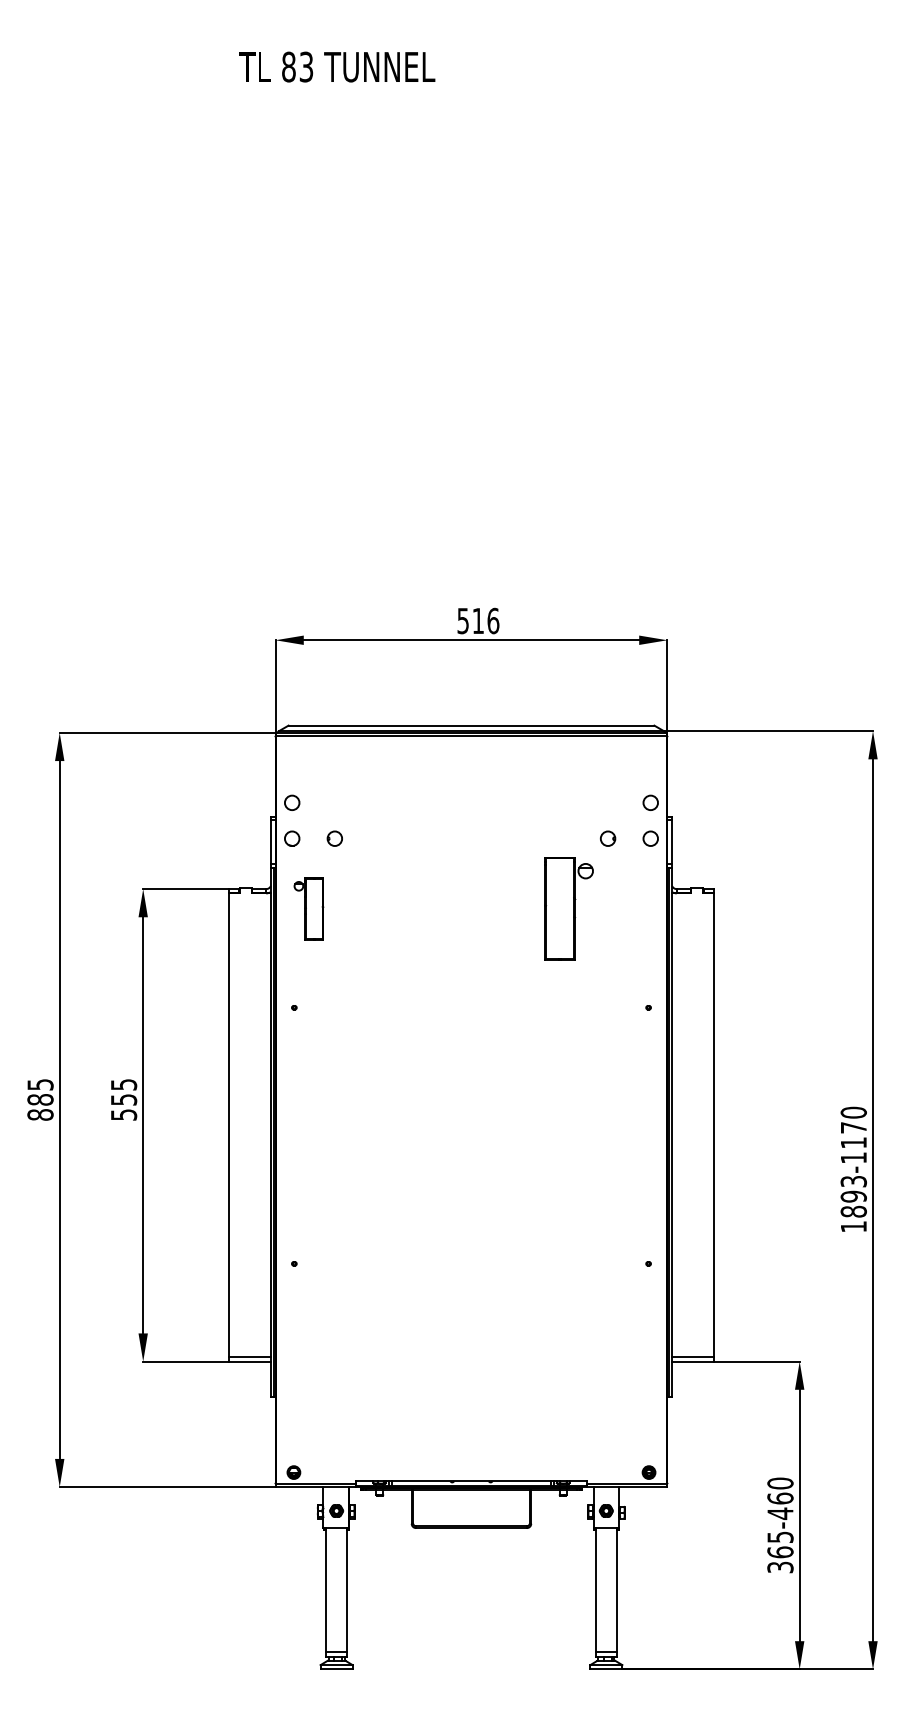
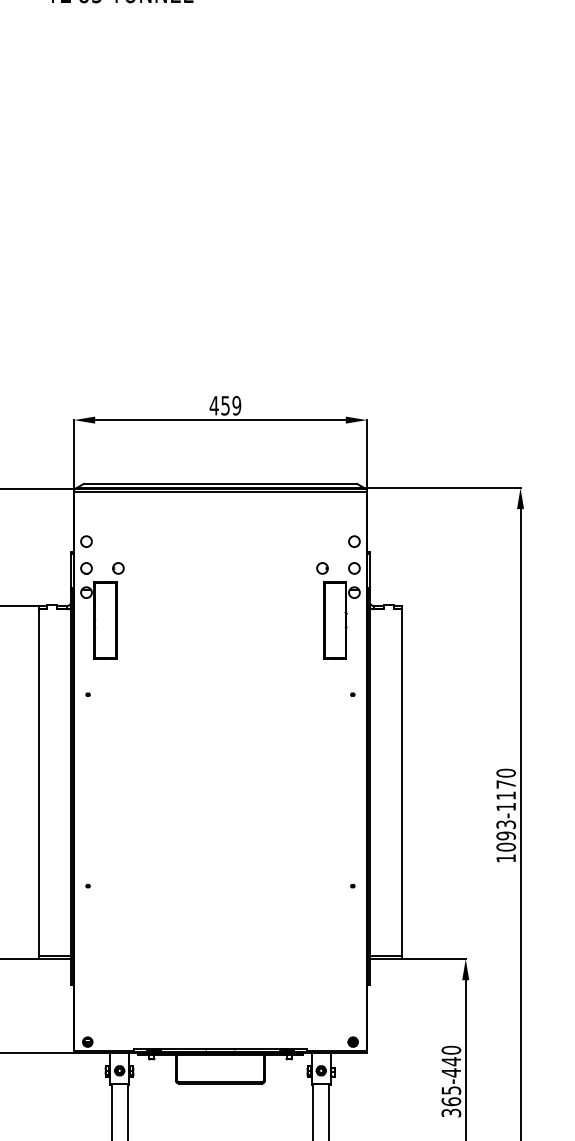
text: (478, 620) -> (225, 405), 516 -> 459
part: (308, 908) -> (98, 620), size x1.67
part: (568, 908) -> (341, 620), moved
text: (853, 1211) -> (505, 847), 1893-1170 -> 1093-1170
text: (780, 1498) -> (451, 1061), 365-460 -> 365-440

